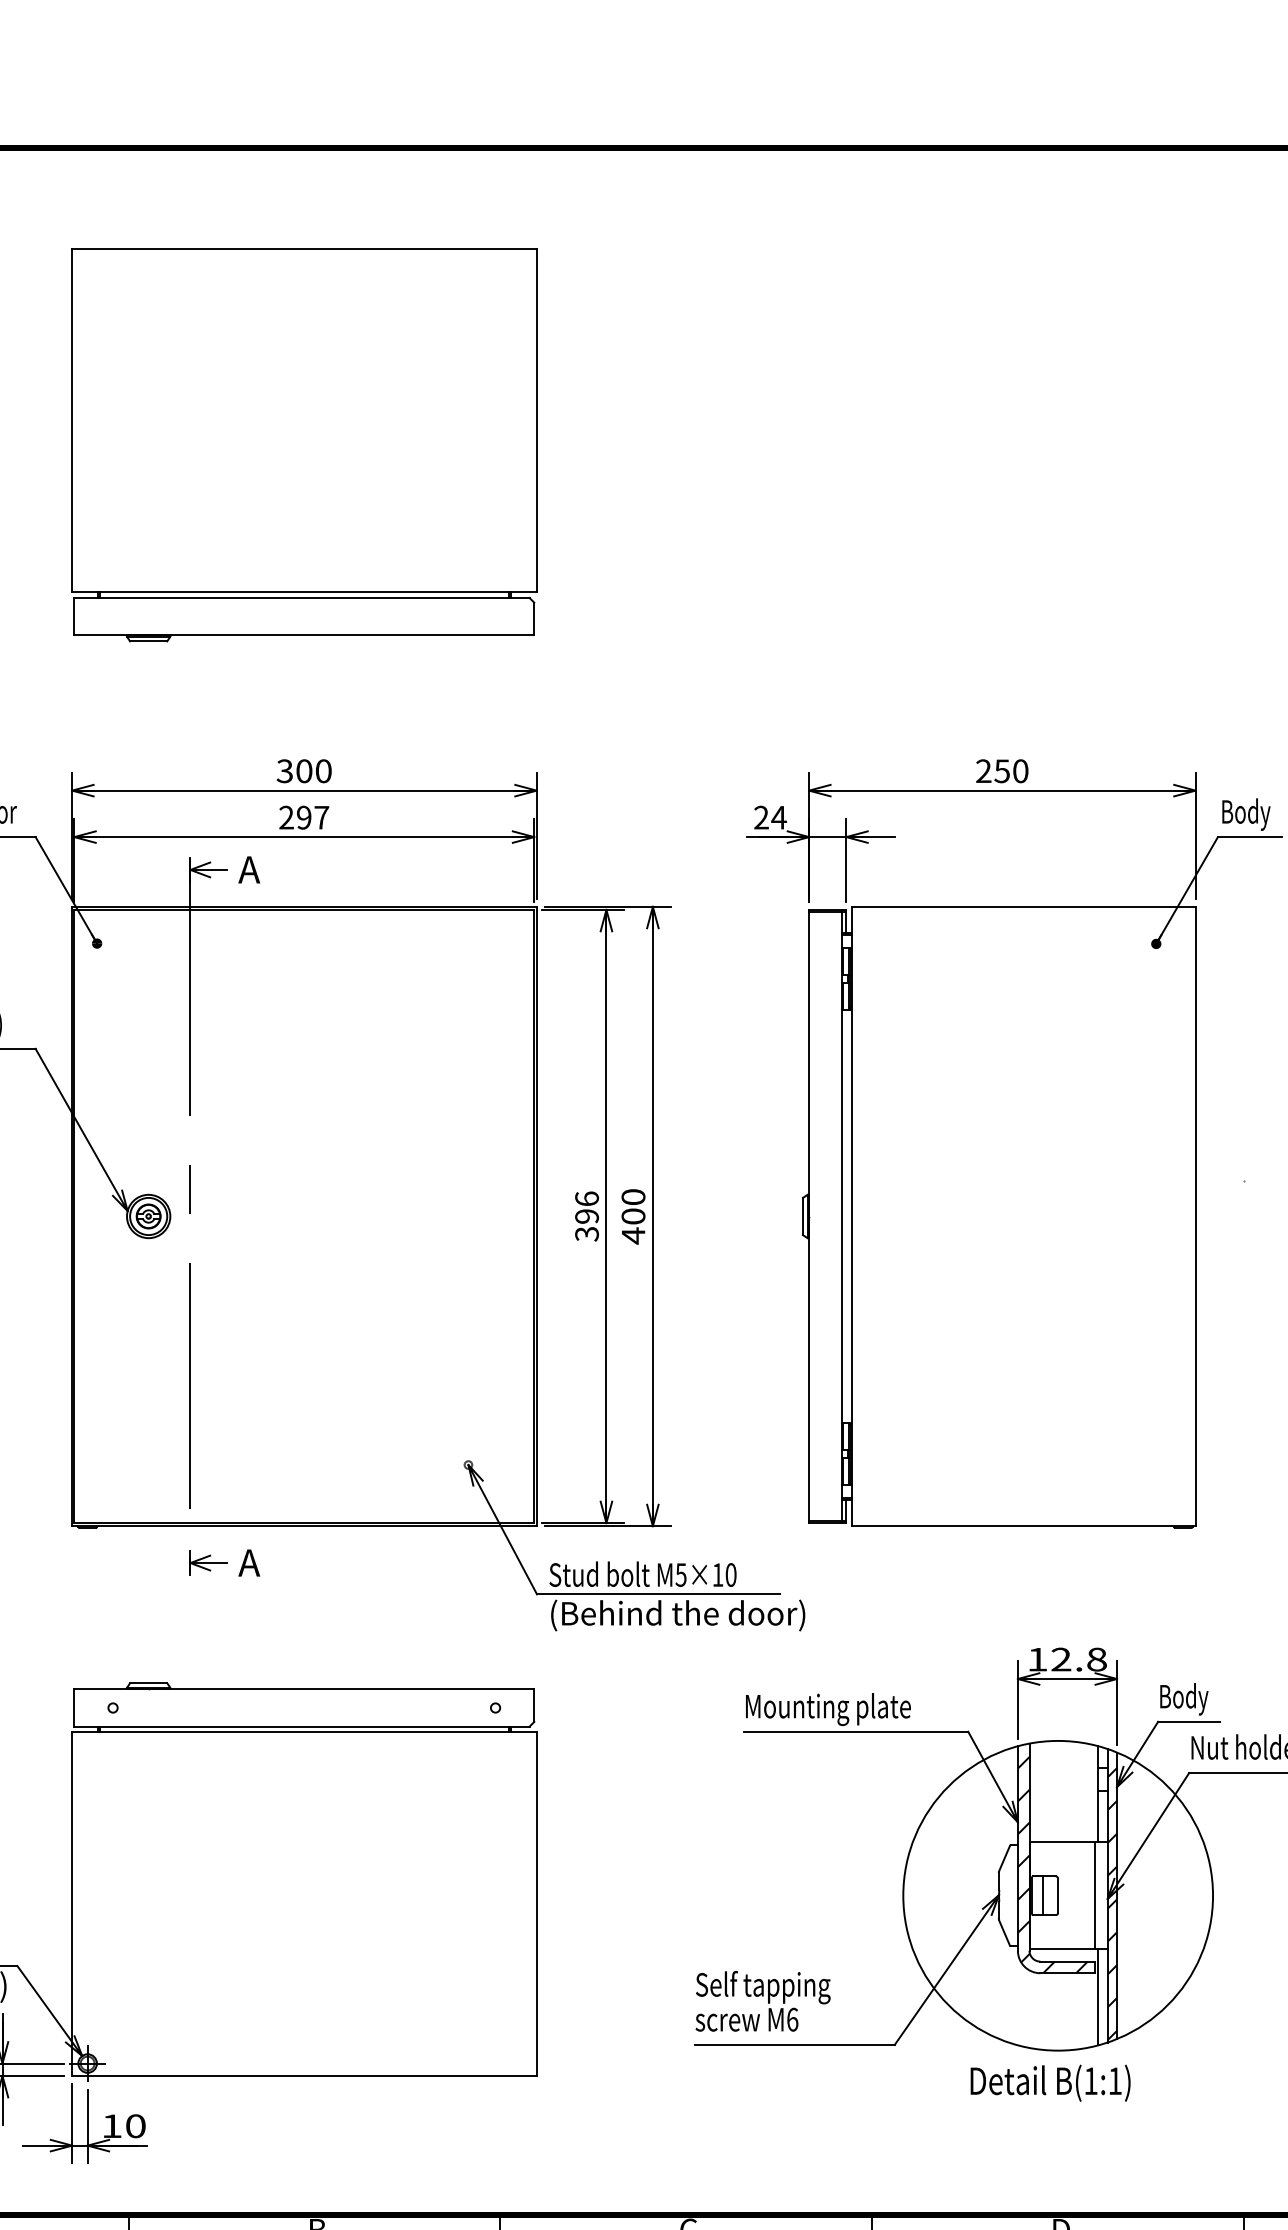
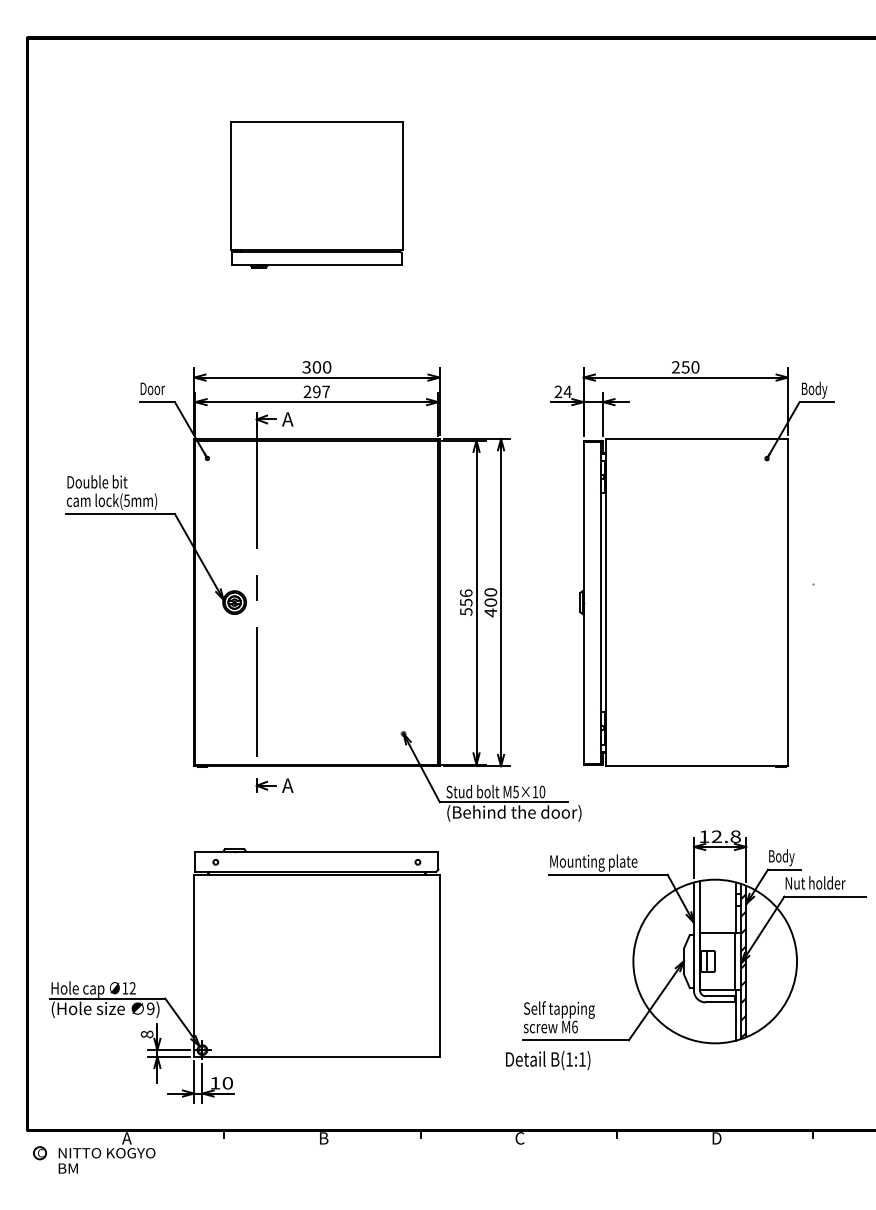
part: (303, 444) -> (316, 194), size x0.7
text: (587, 1223) -> (466, 606), 396 -> 556
hatch: (1051, 1865) -> (711, 945), removed
text: (1051, 2083) -> (548, 1060), moved

